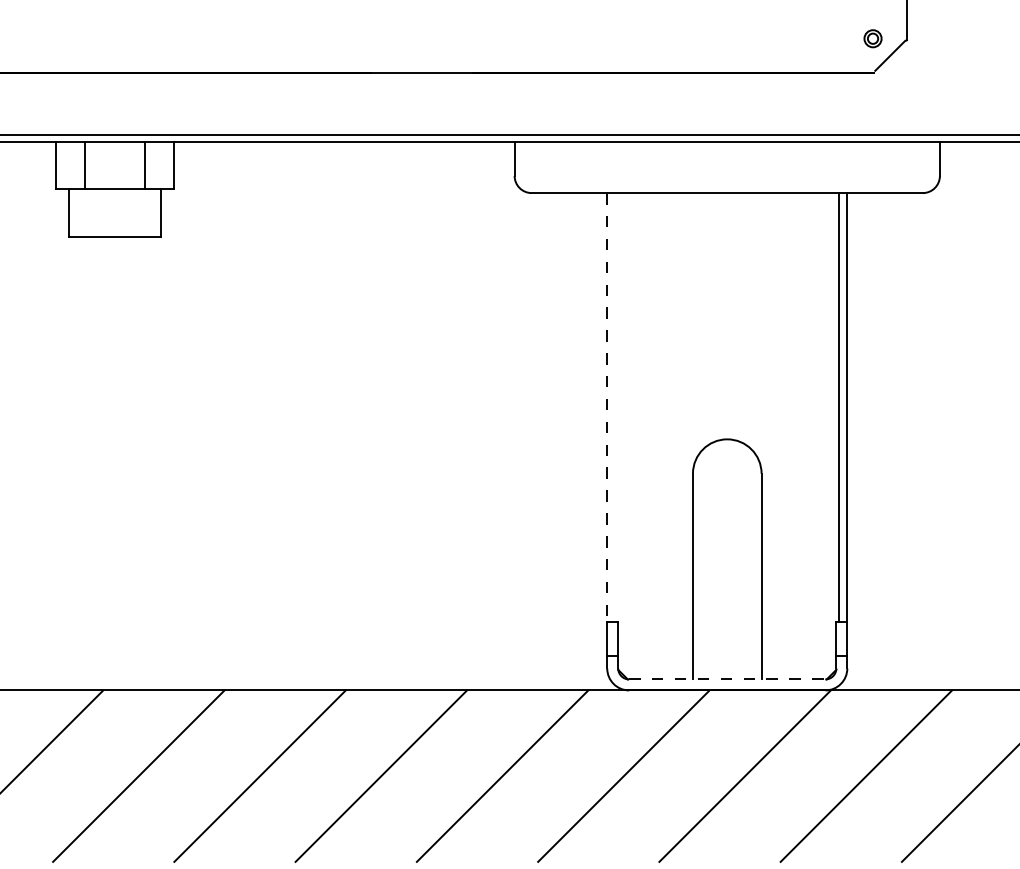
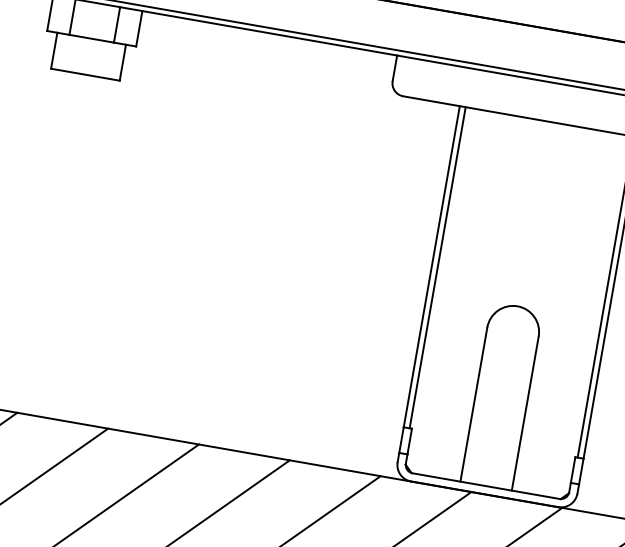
line: (607, 407) -> (431, 266), dashed -> solid
line: (615, 407) -> (437, 267), added
line: (727, 679) -> (486, 486), dashed -> solid

